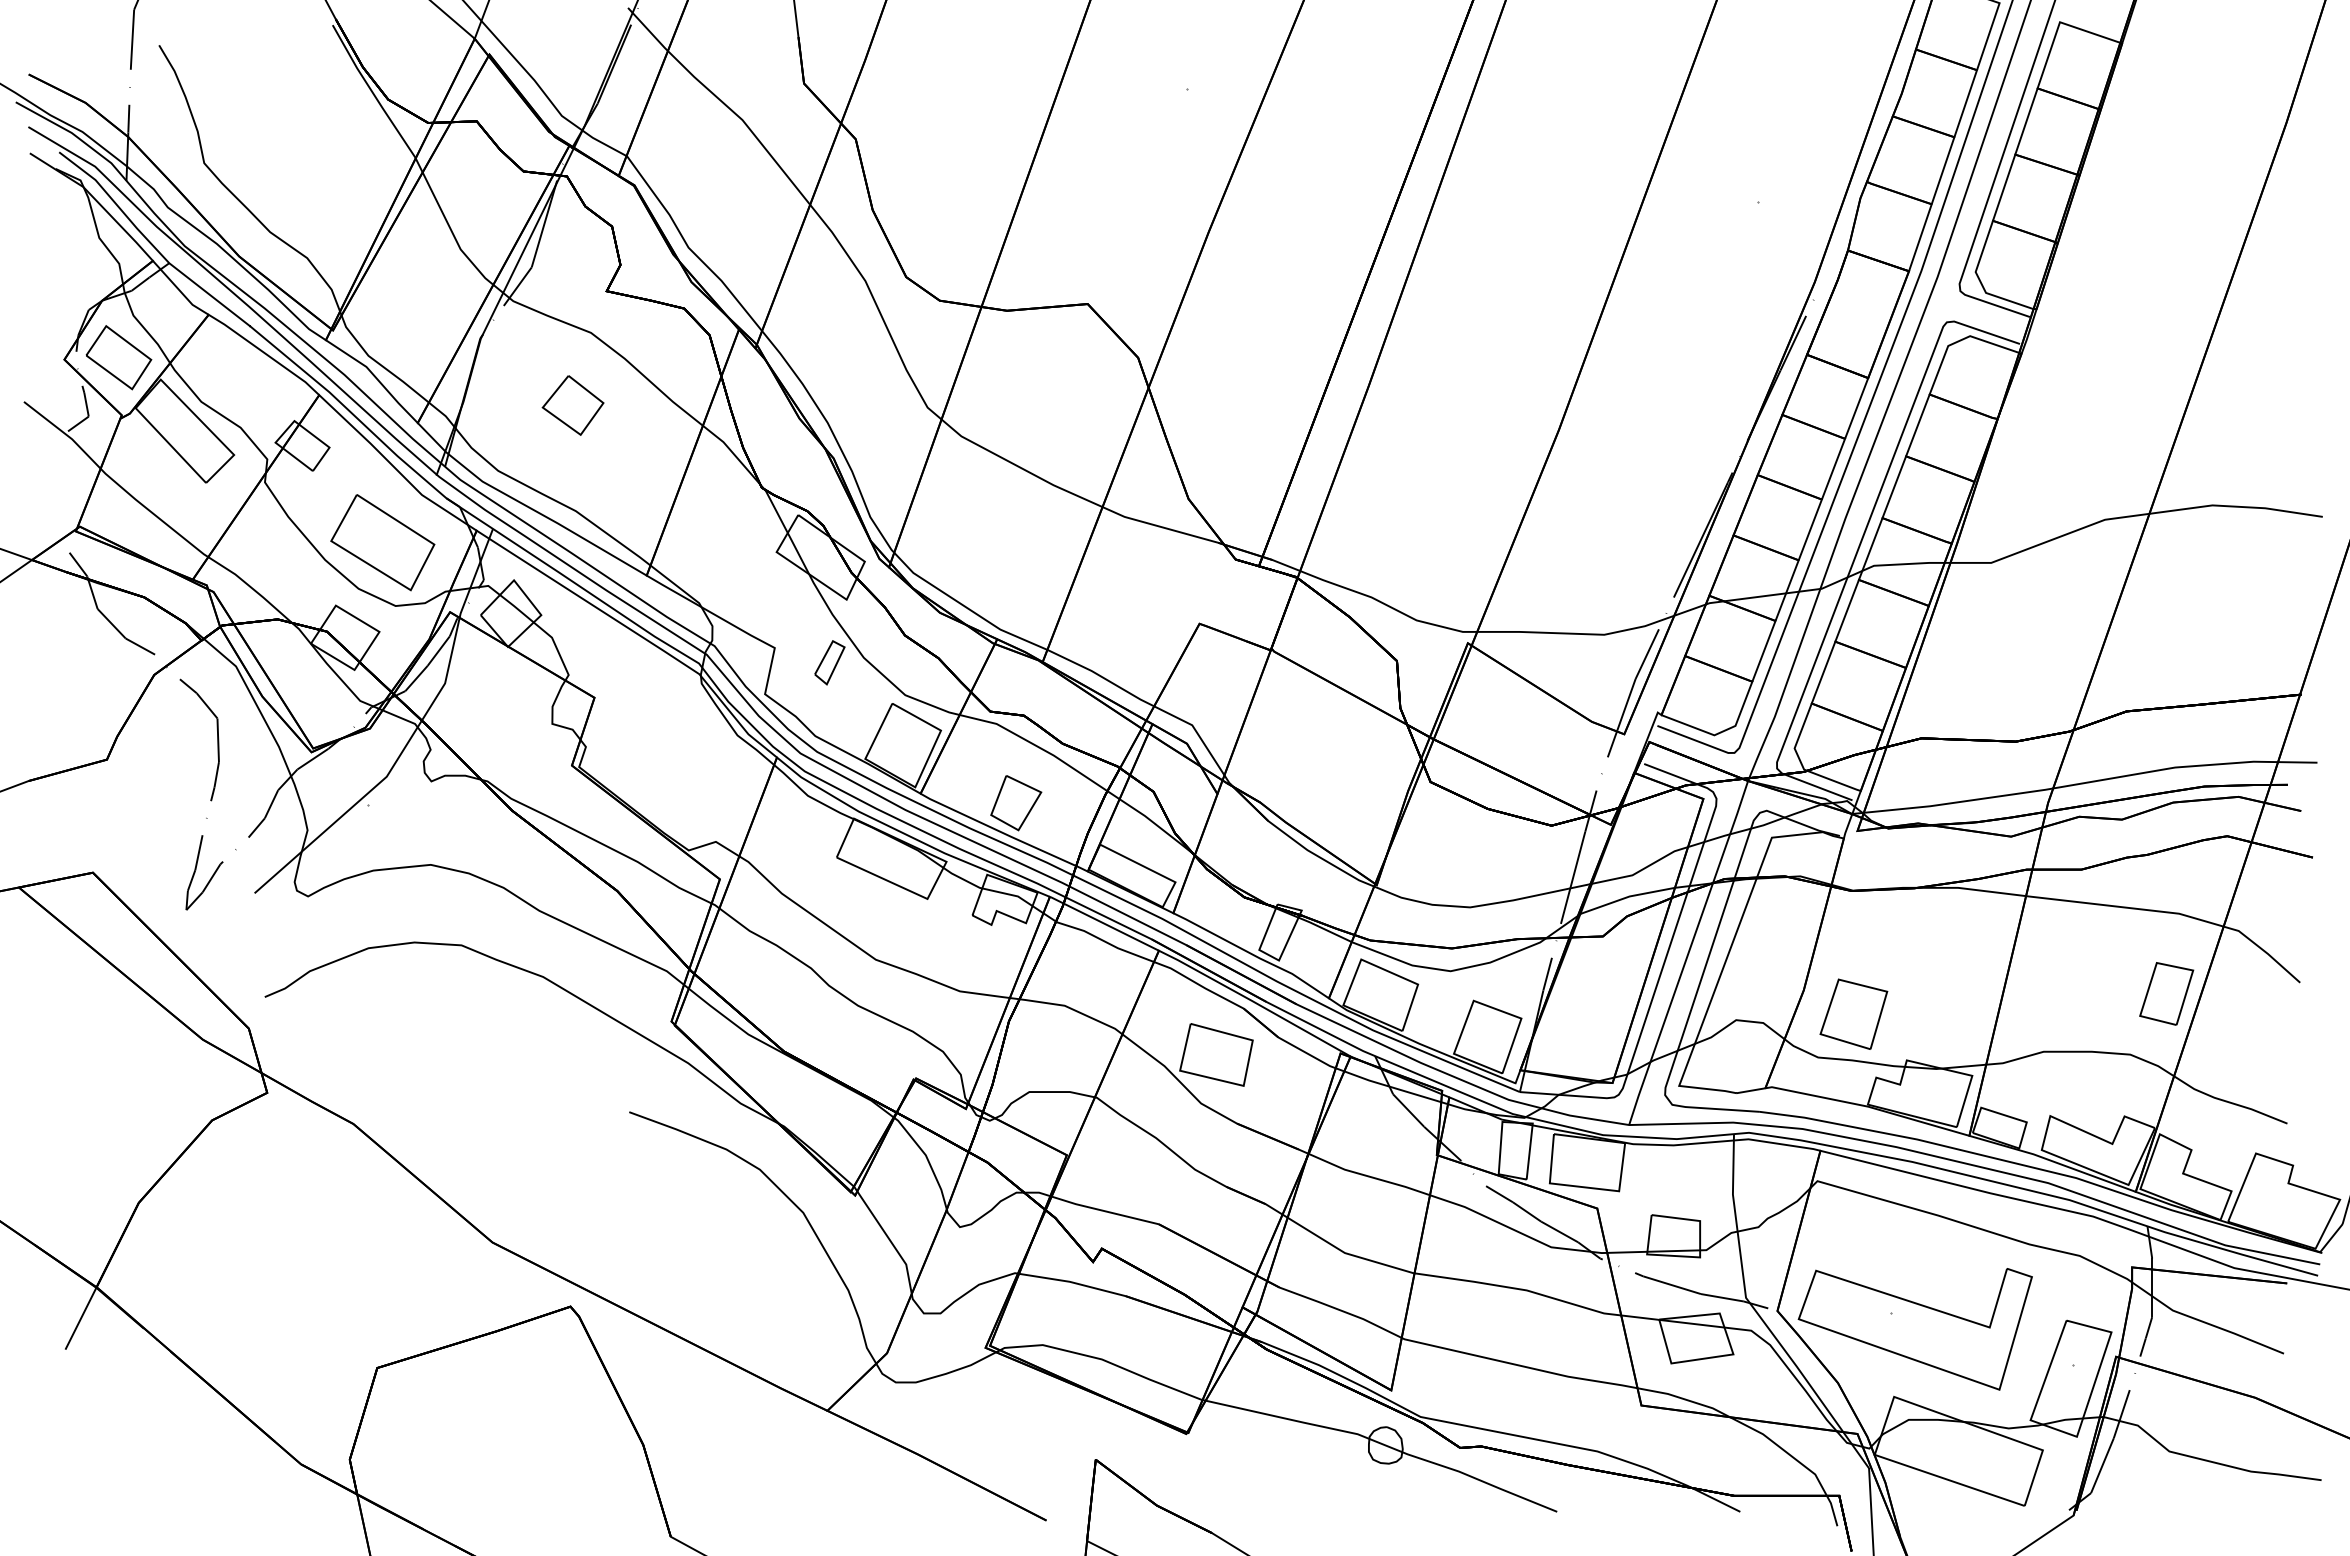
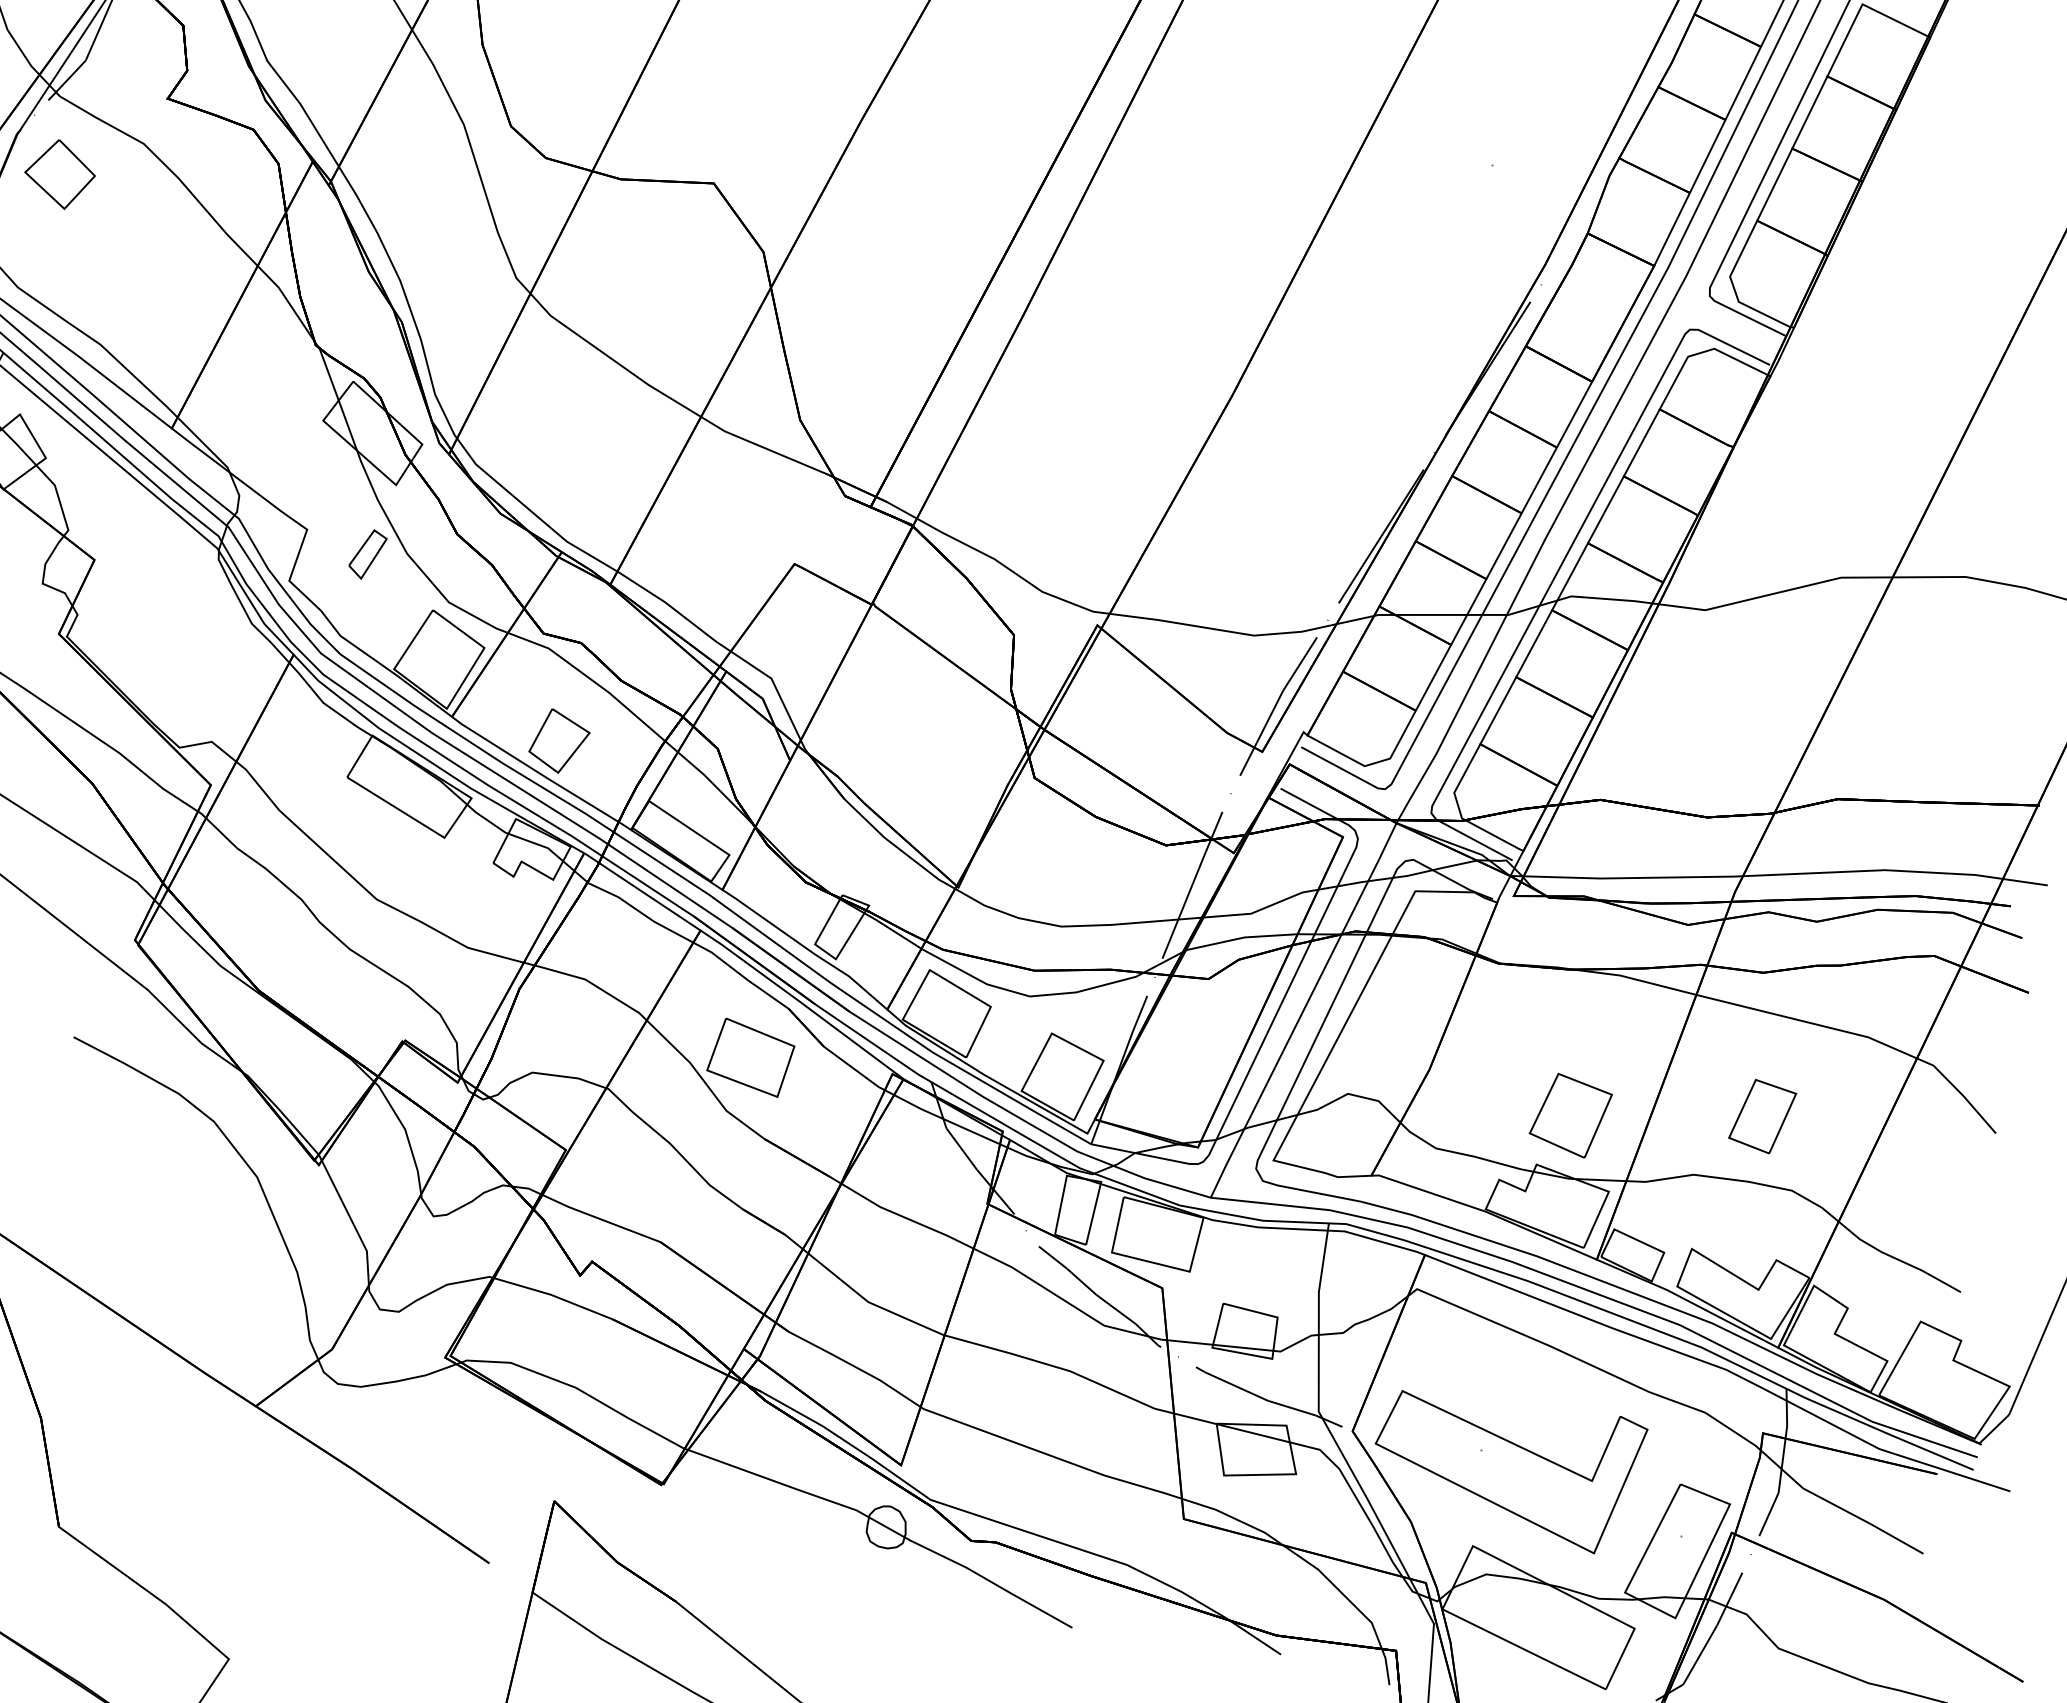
part: (572, 405) -> (59, 174), moved
part: (2166, 993) -> (1762, 1116), moved
part: (1853, 1013) -> (1570, 1114), moved

